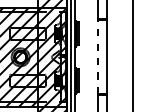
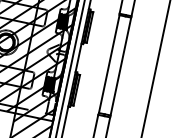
line: (98, 57) -> (109, 64), dashed -> solid

